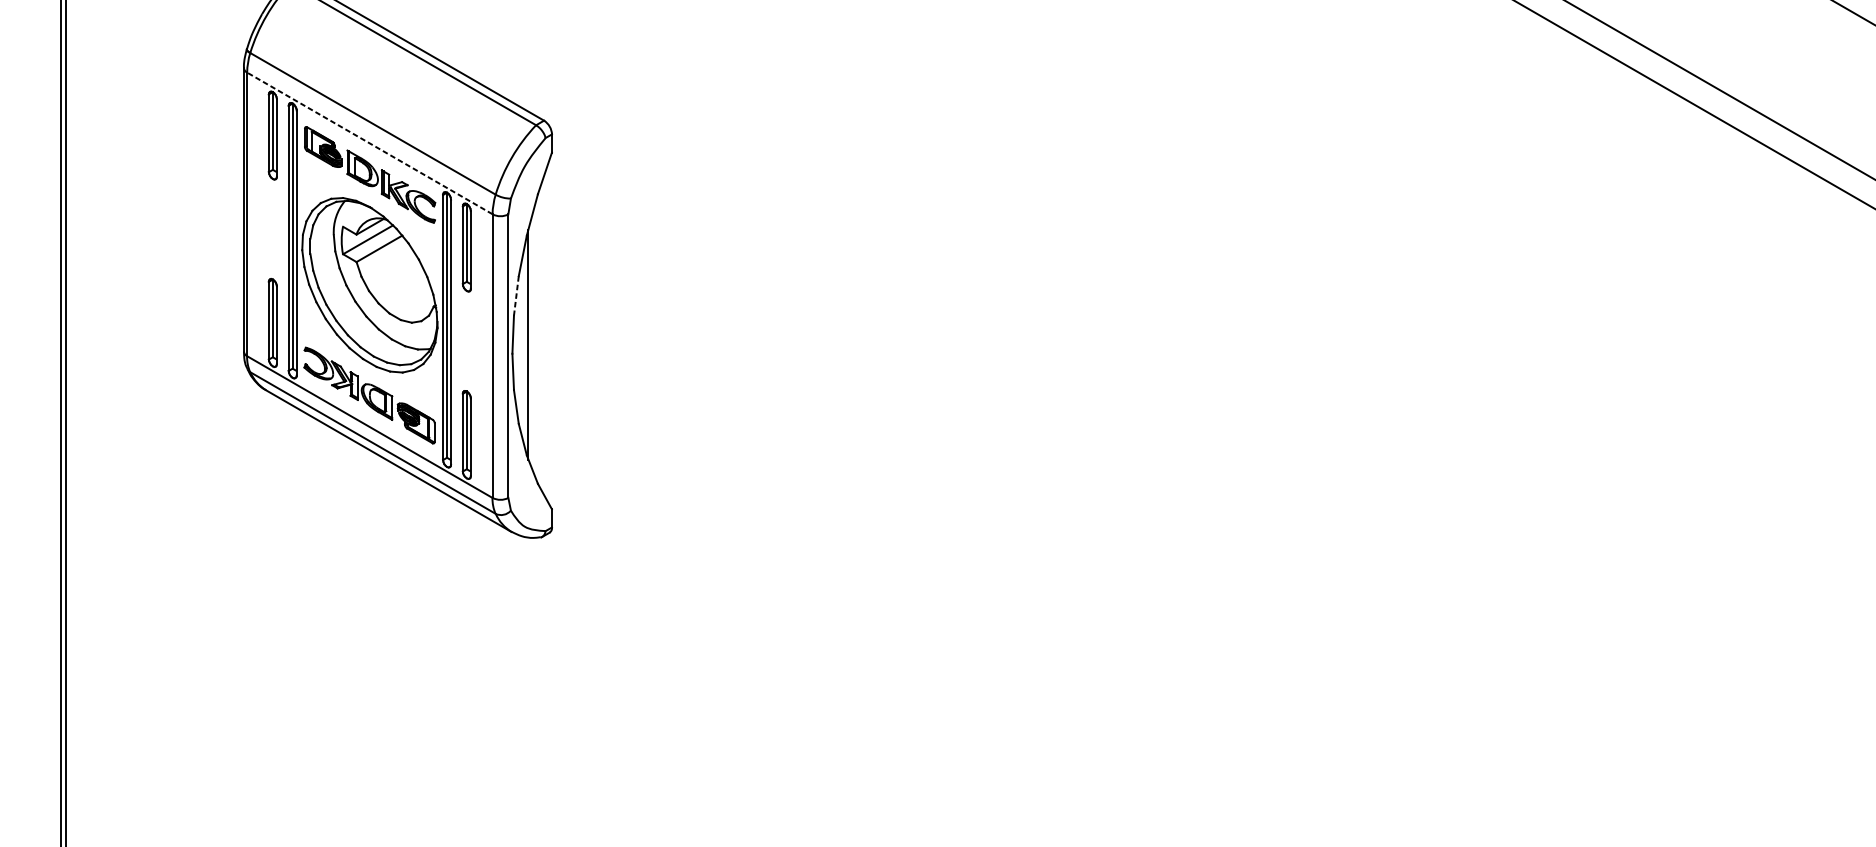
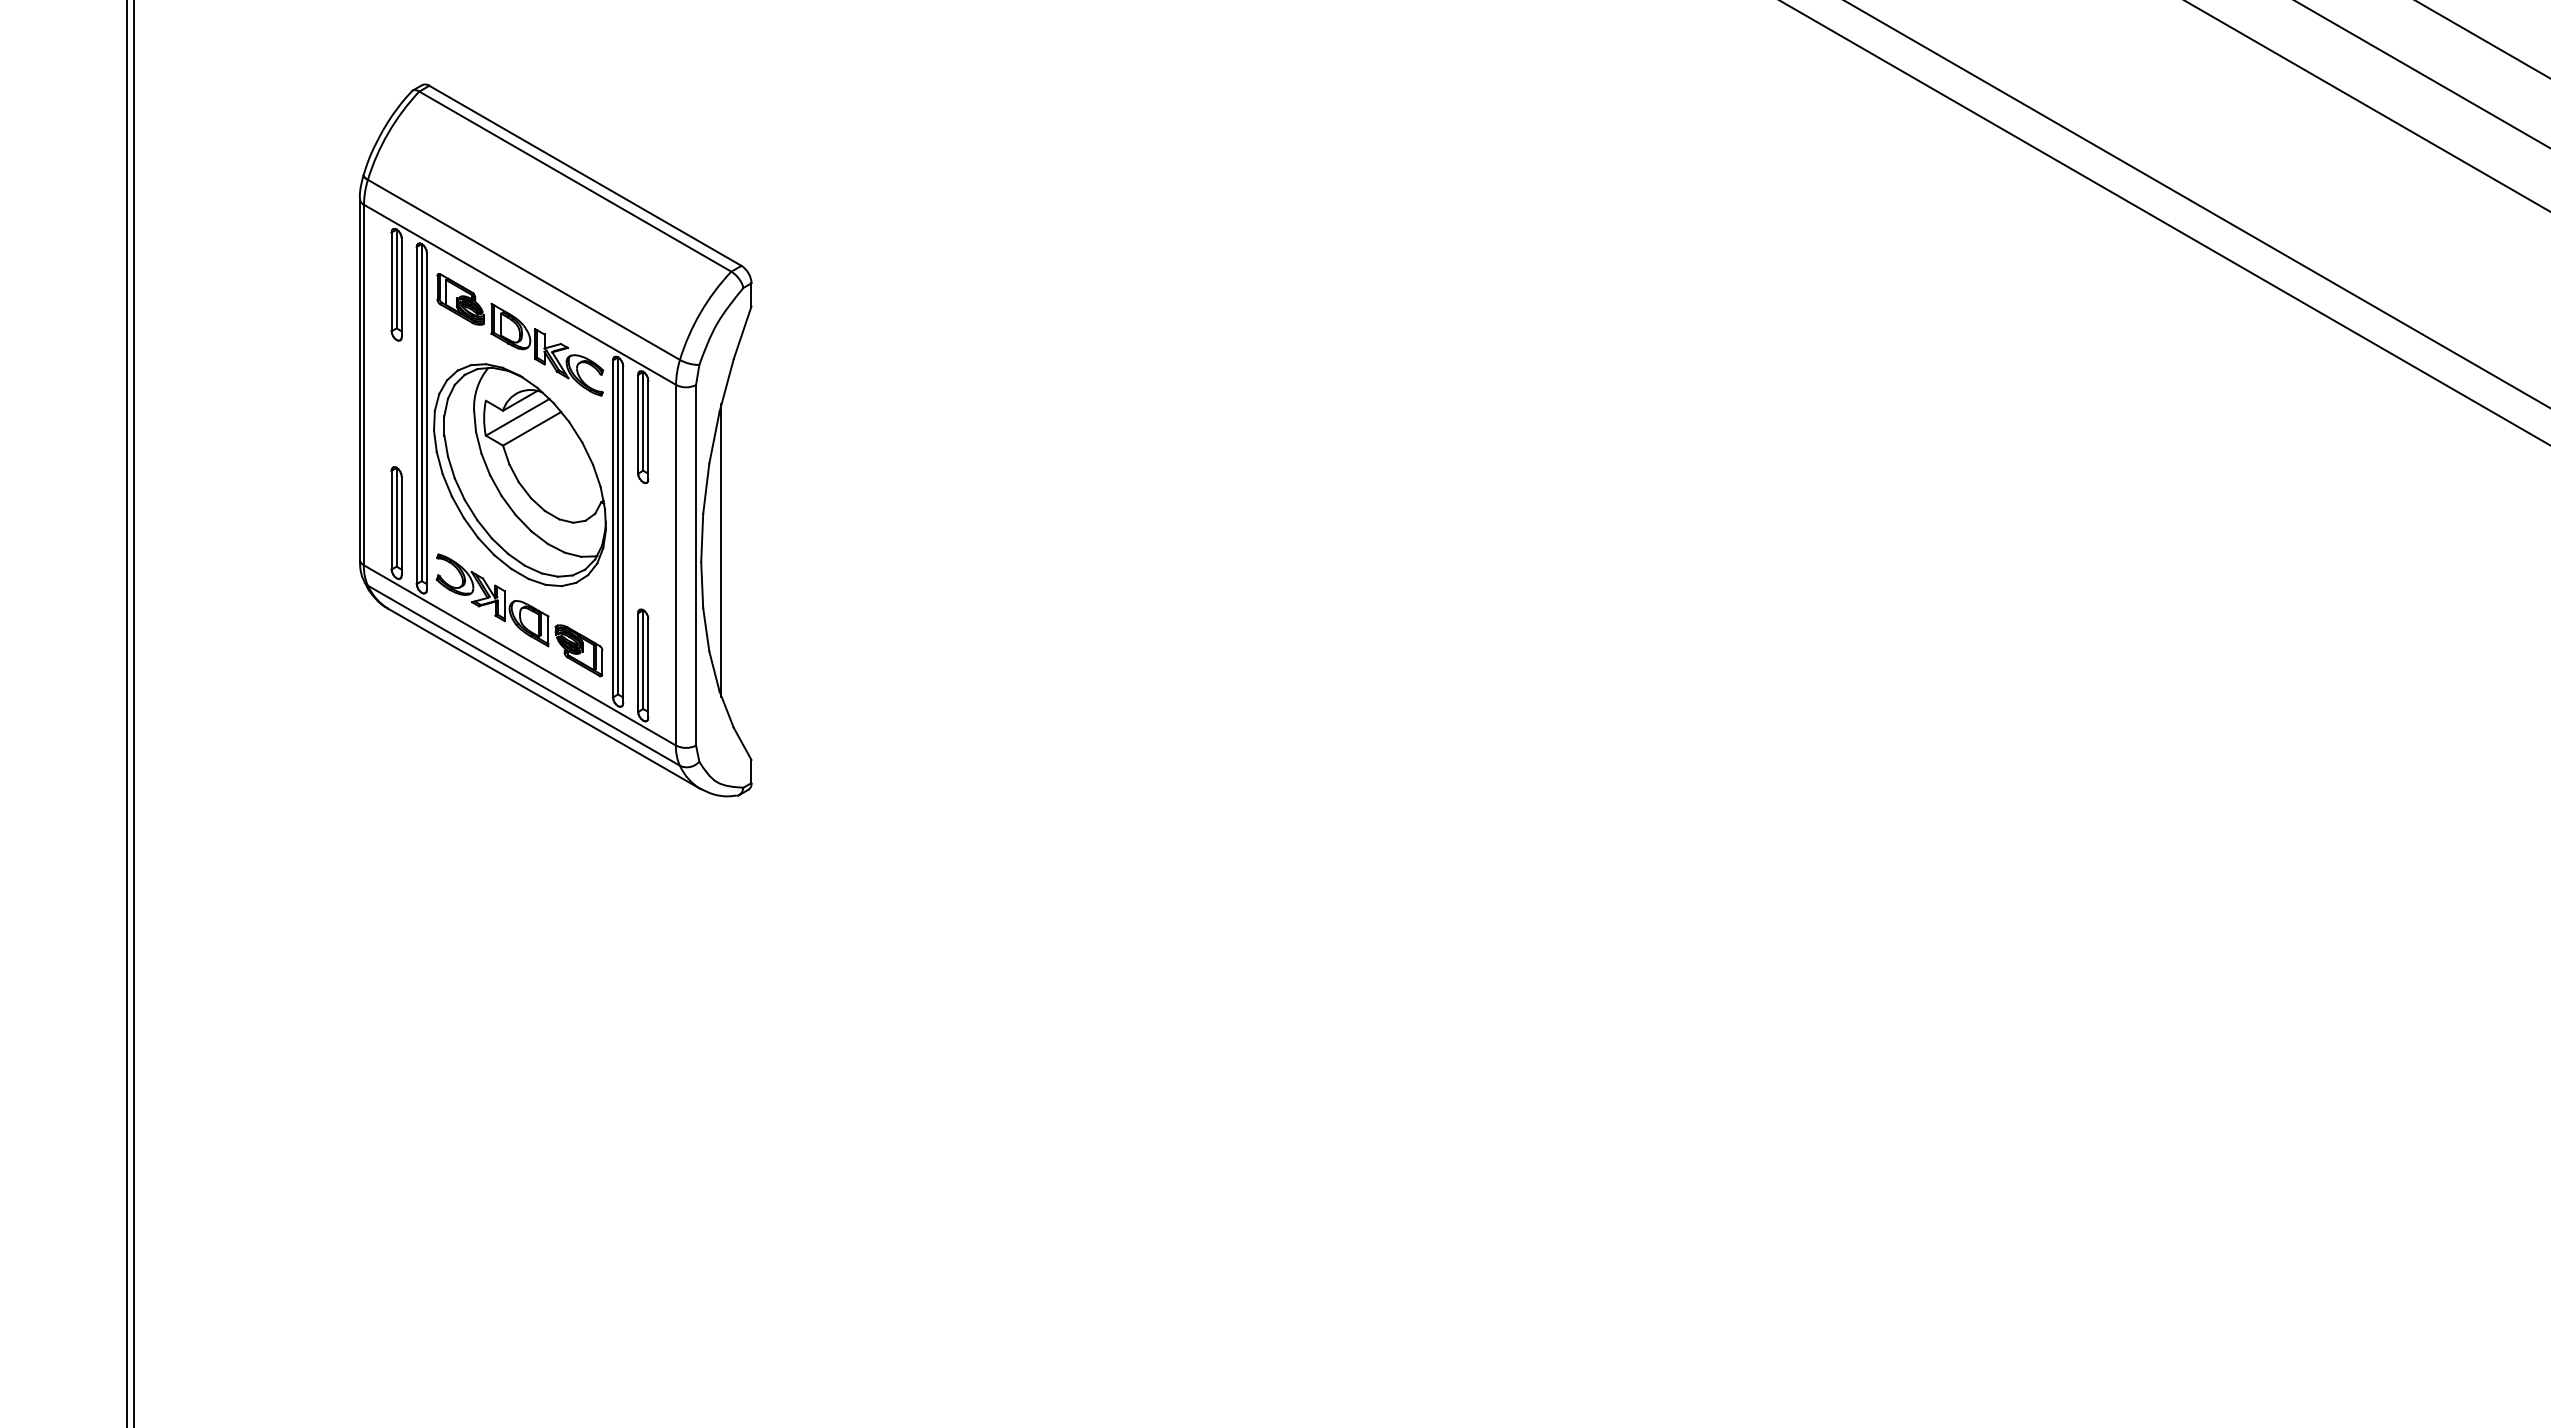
line: (369, 143) -> (519, 294), dashed -> solid
line: (516, 296) -> (706, 489), dashed -> solid

